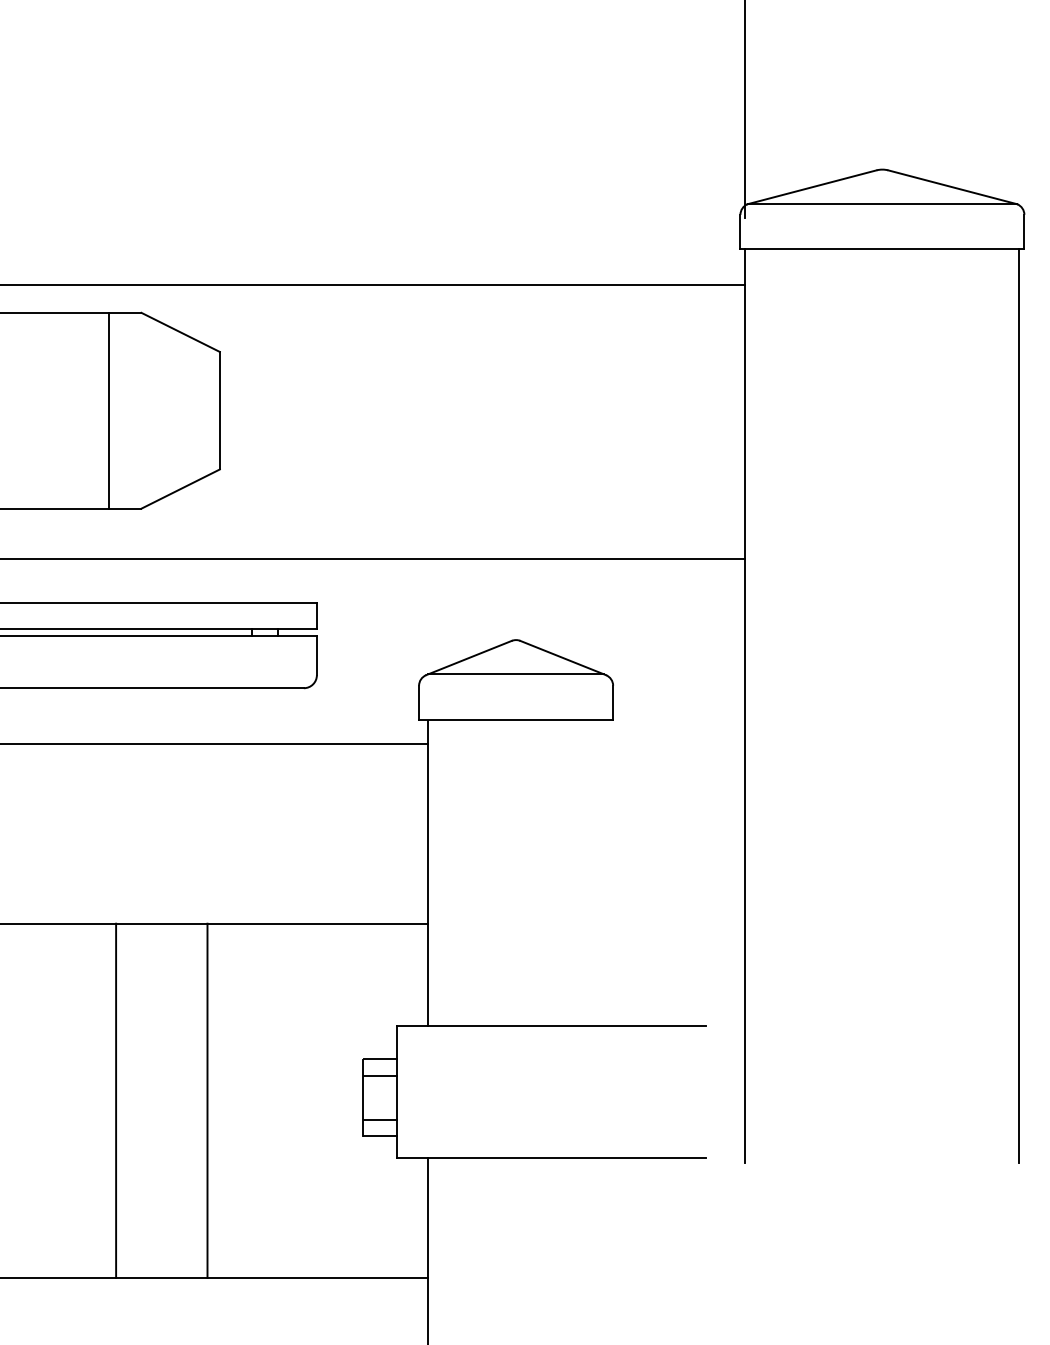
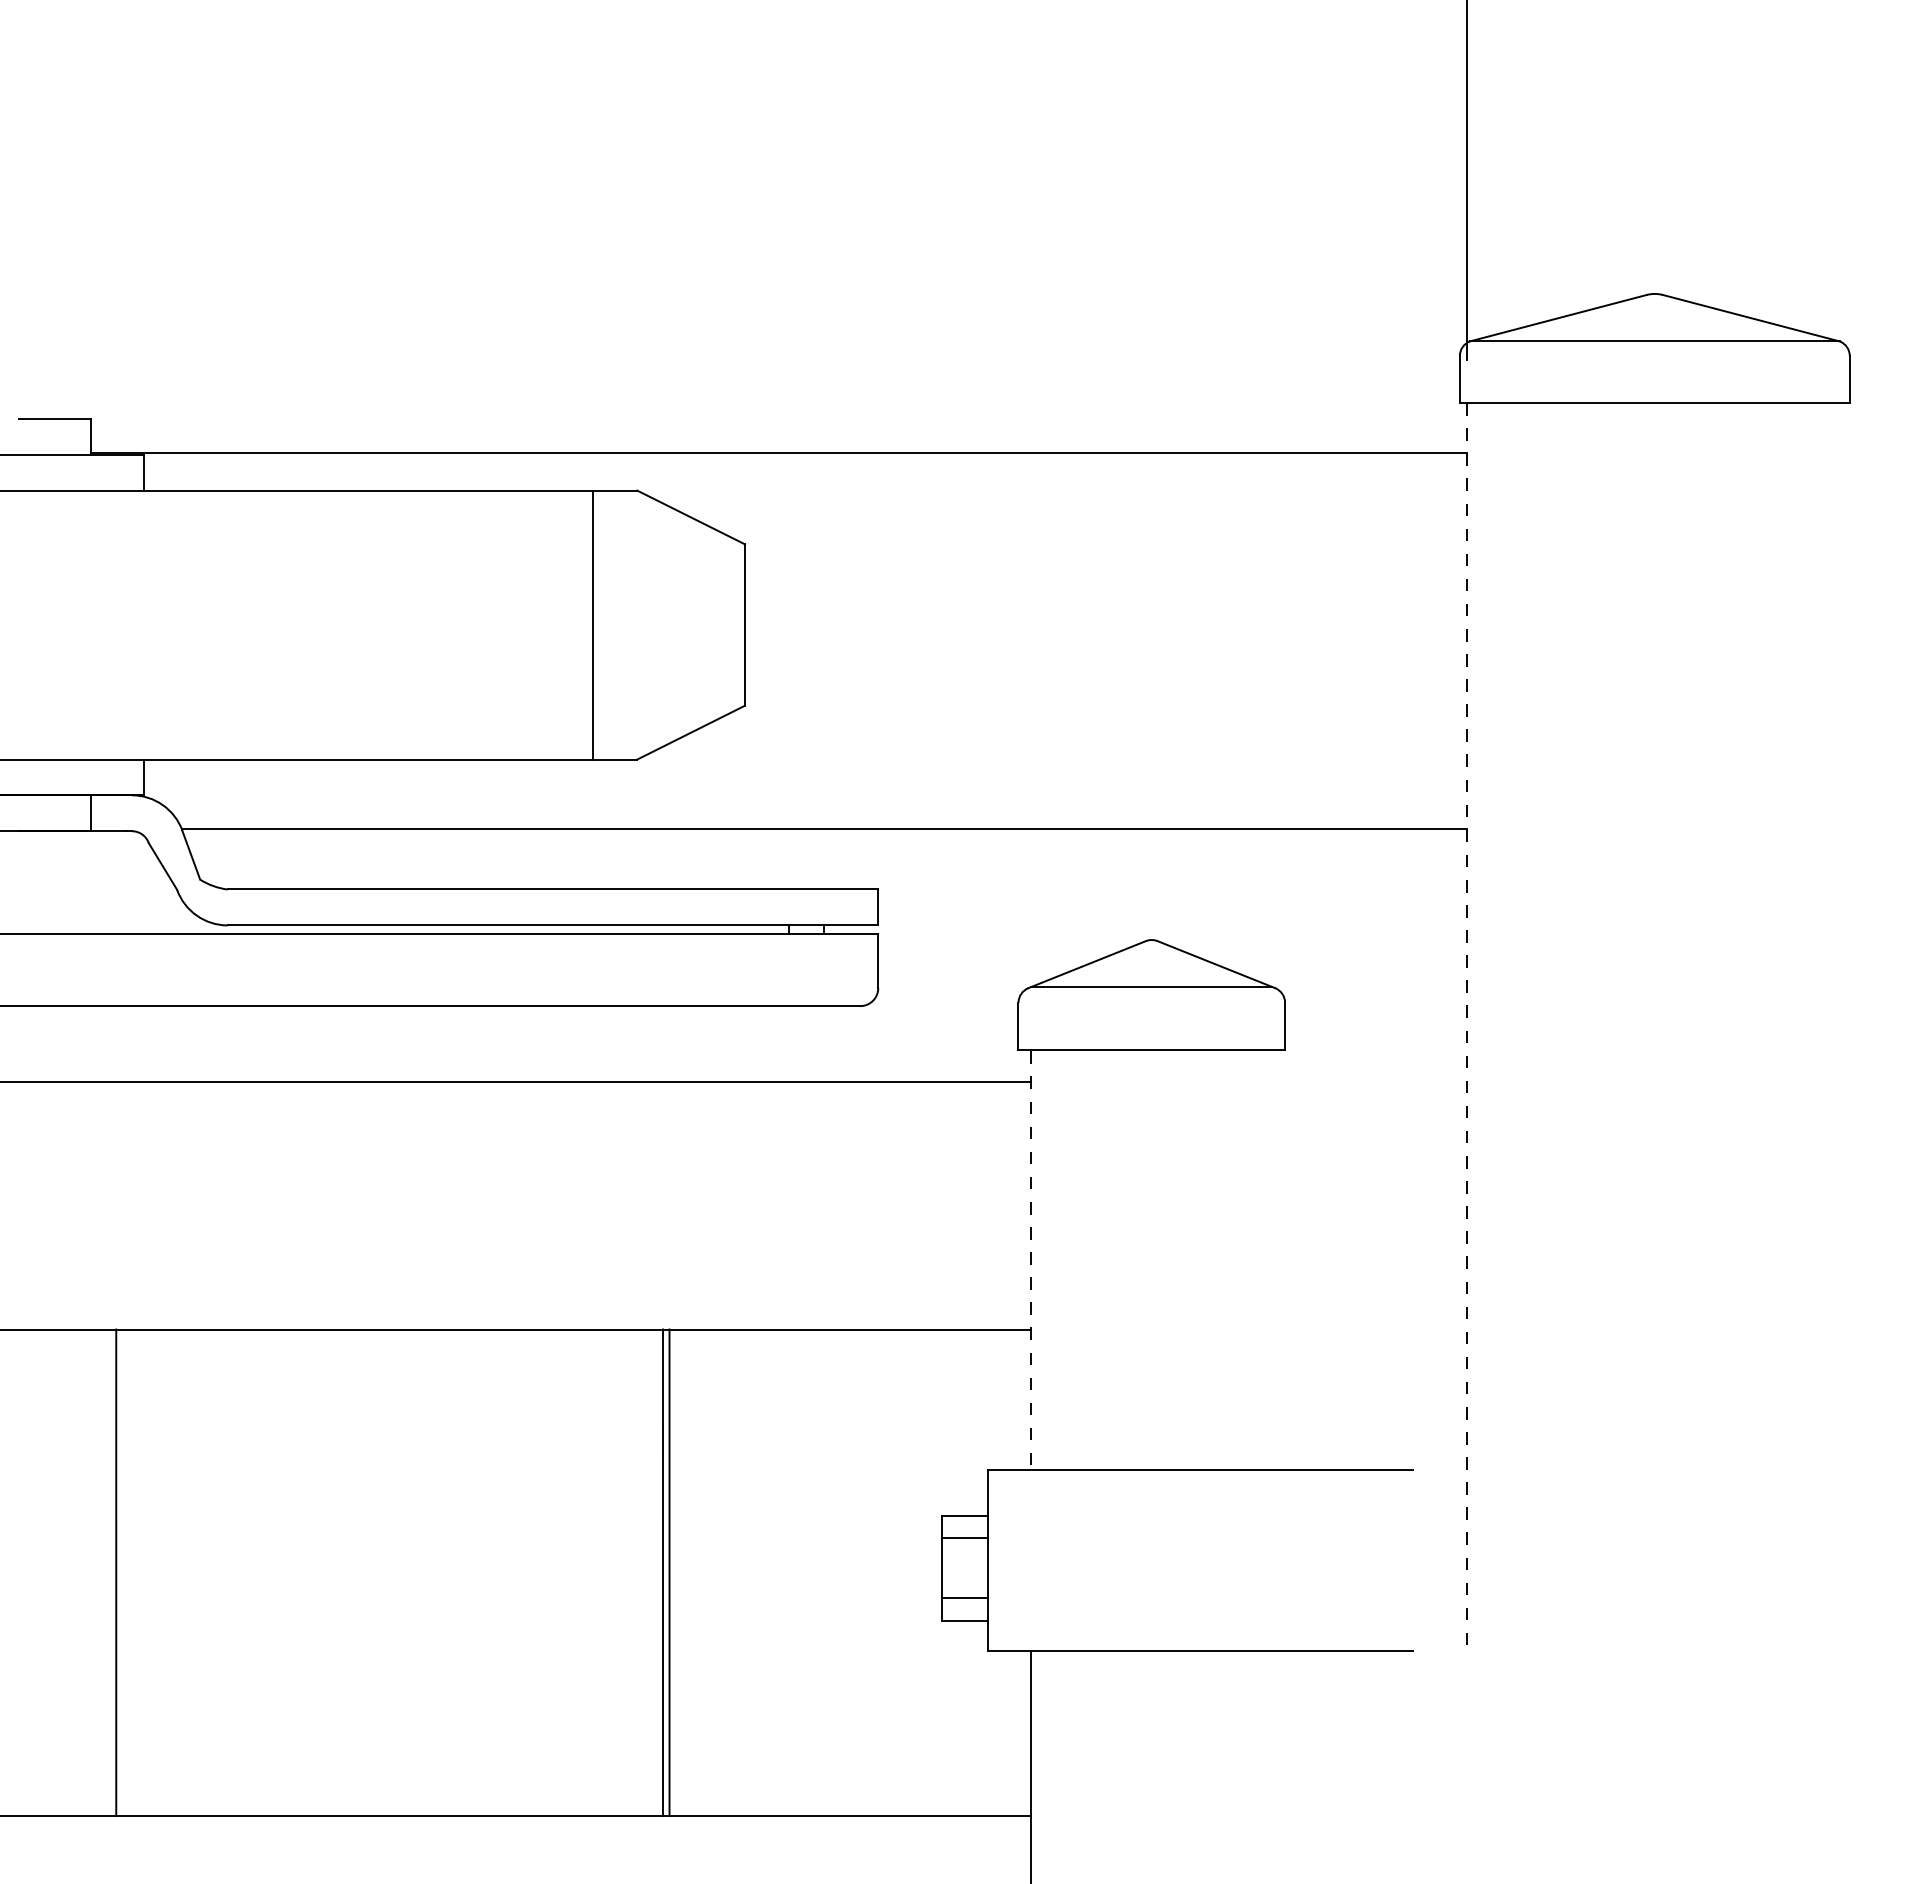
line: (745, 705) -> (1466, 1030), solid -> dashed
line: (1019, 705) -> (1843, 1030), removed
line: (427, 874) -> (1030, 1261), solid -> dashed
line: (116, 1100) -> (669, 1572), moved
line: (207, 1100) -> (662, 1572), moved

